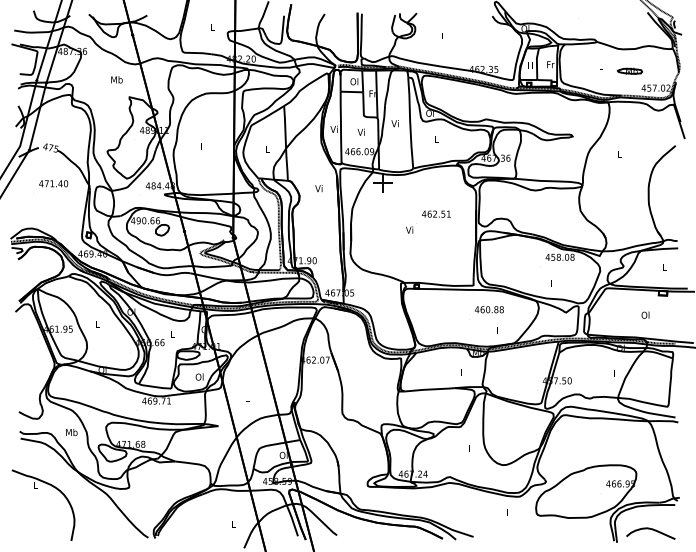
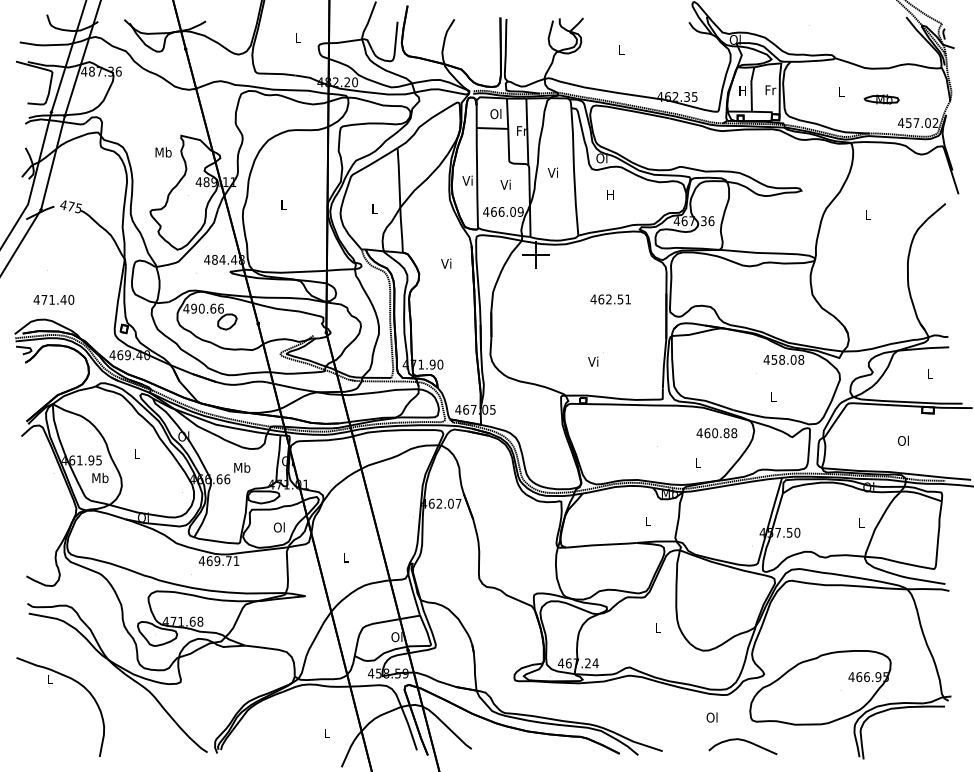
text: (116, 79) -> (163, 152), moved
text: (436, 139) -> (610, 194), L -> H
text: (53, 183) -> (53, 299), moved
text: (411, 228) -> (595, 359), moved
text: (489, 309) -> (716, 433), moved
text: (173, 334) -> (242, 467), L -> Mb
text: (71, 432) -> (100, 477), moved
text: (508, 512) -> (711, 717), L -> Ol
curve: (651, 529) -> (743, 741), moved

